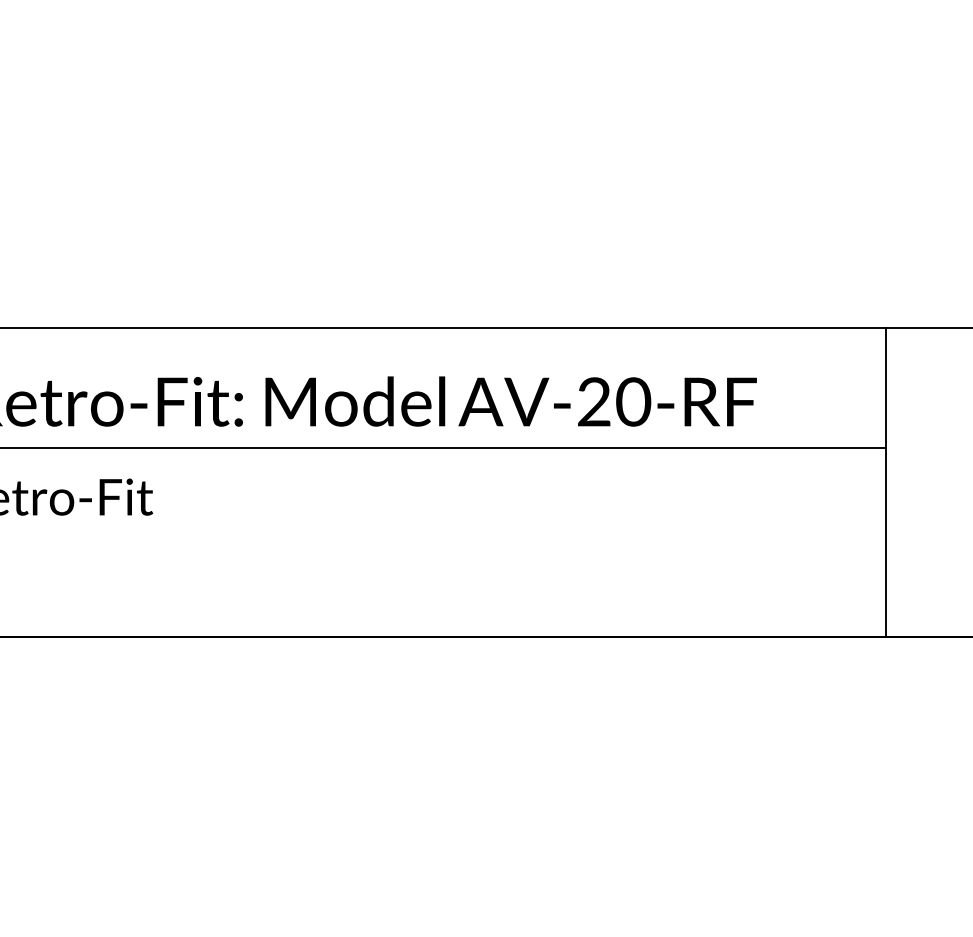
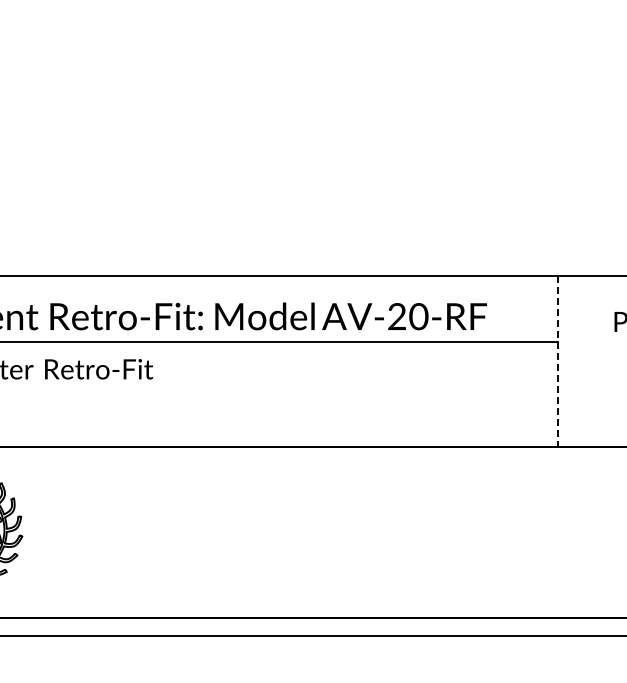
line: (886, 483) -> (558, 361), solid -> dashed

